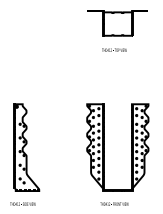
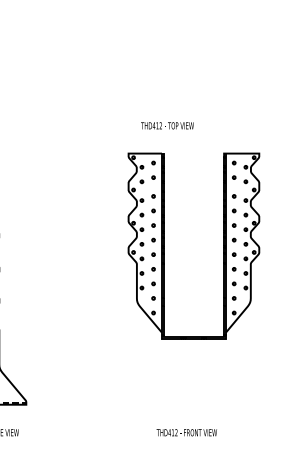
part: (117, 23) -> (193, 47), removed
text: (114, 49) -> (167, 124), moved
part: (104, 147) -> (165, 245), moved

